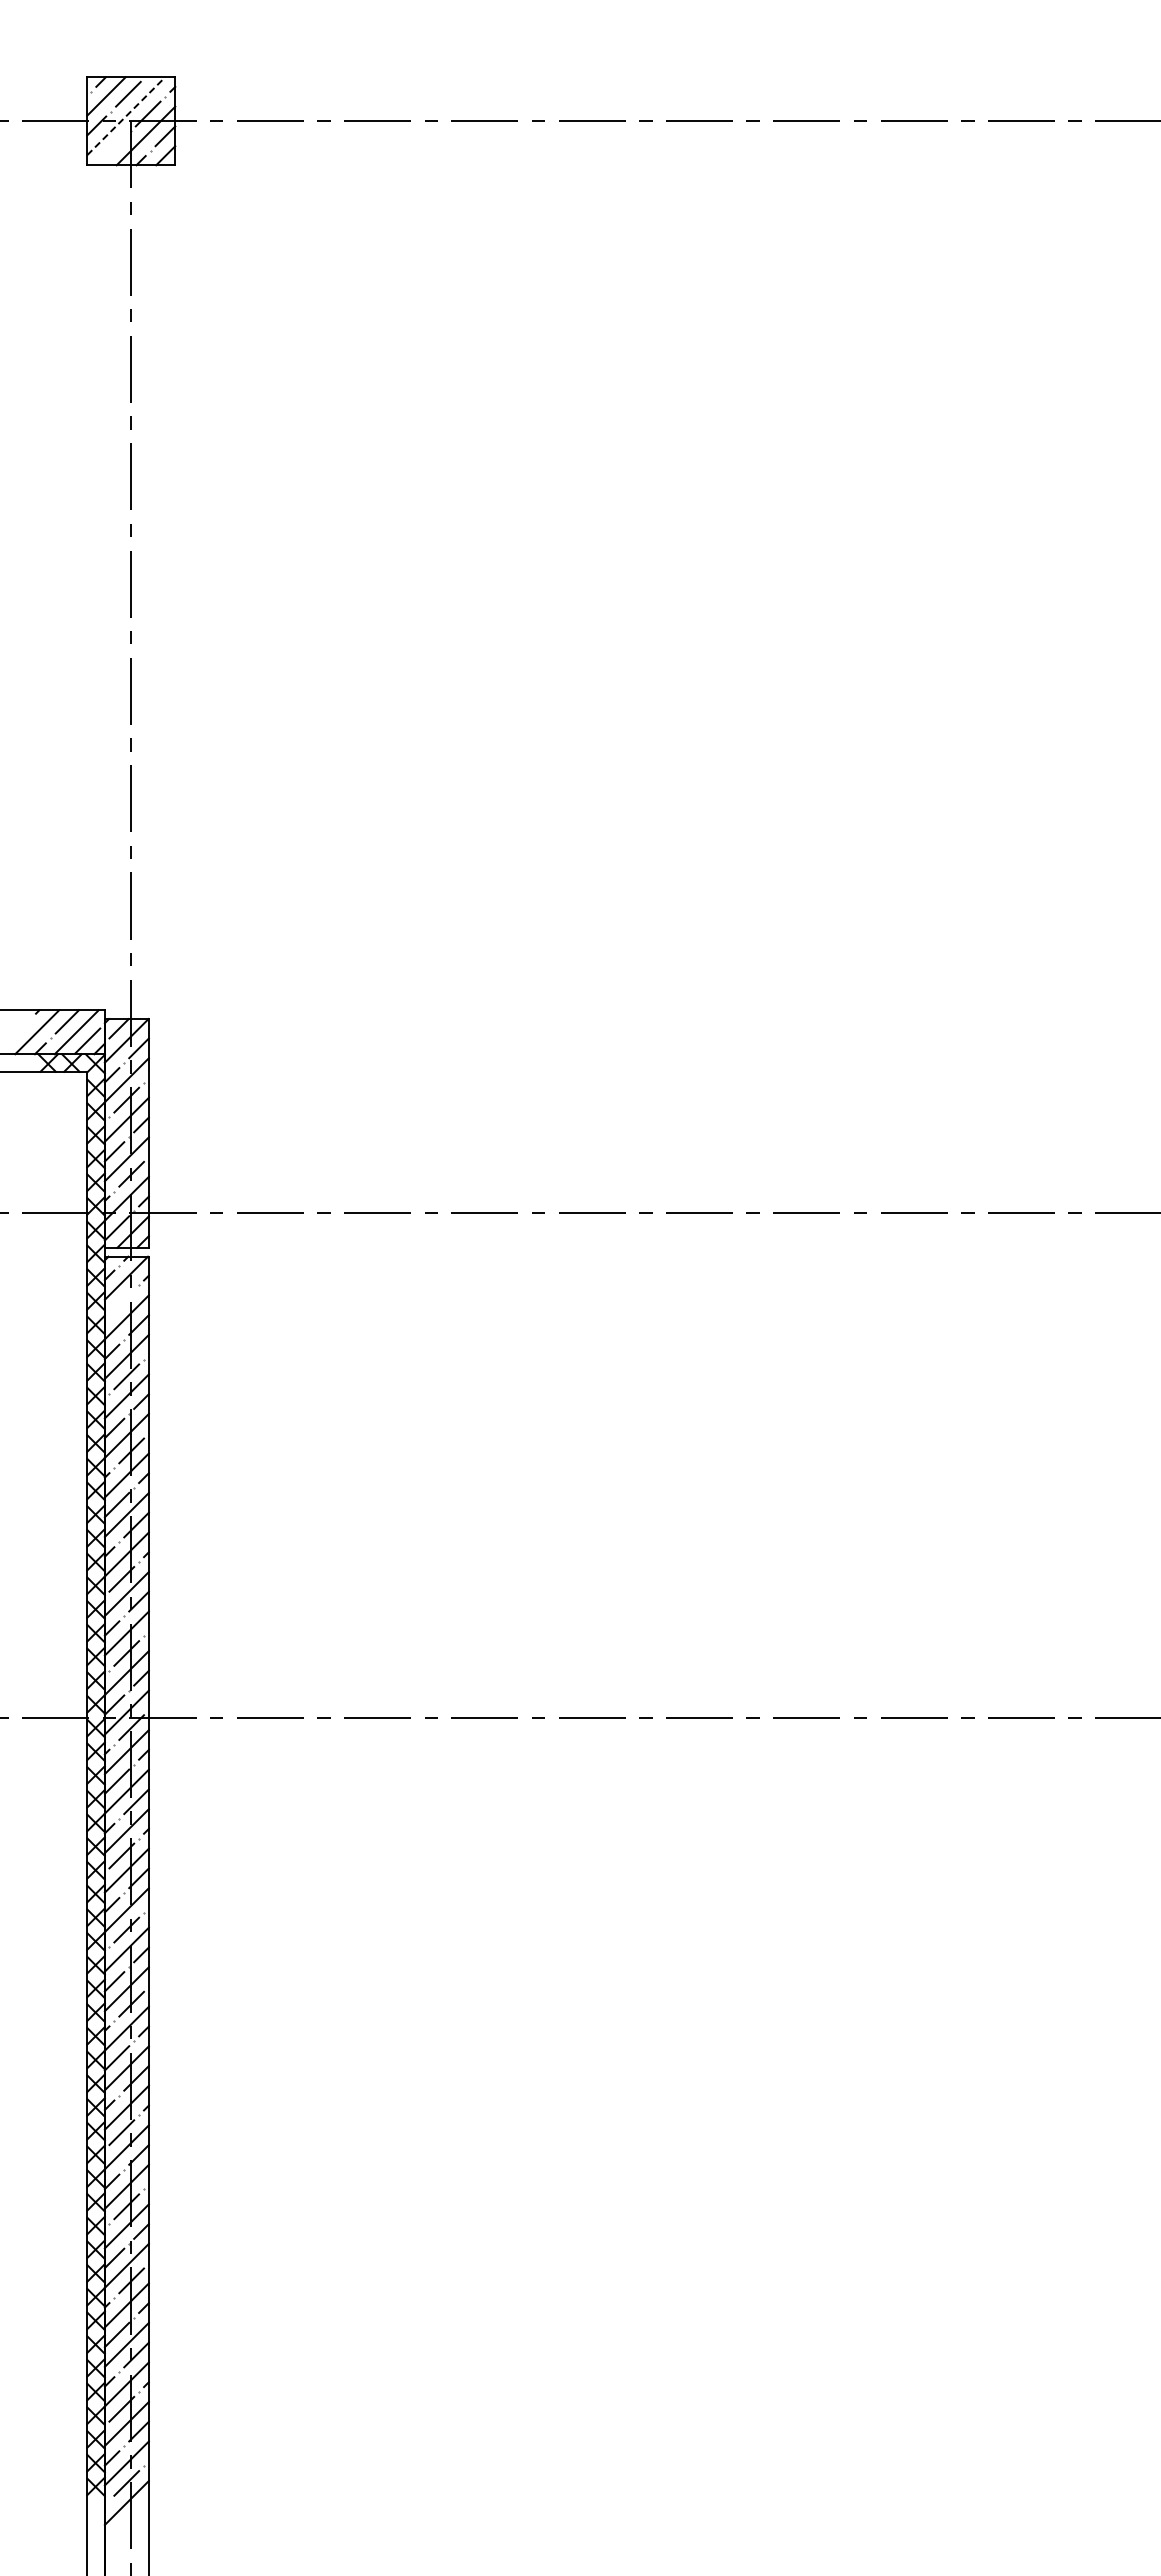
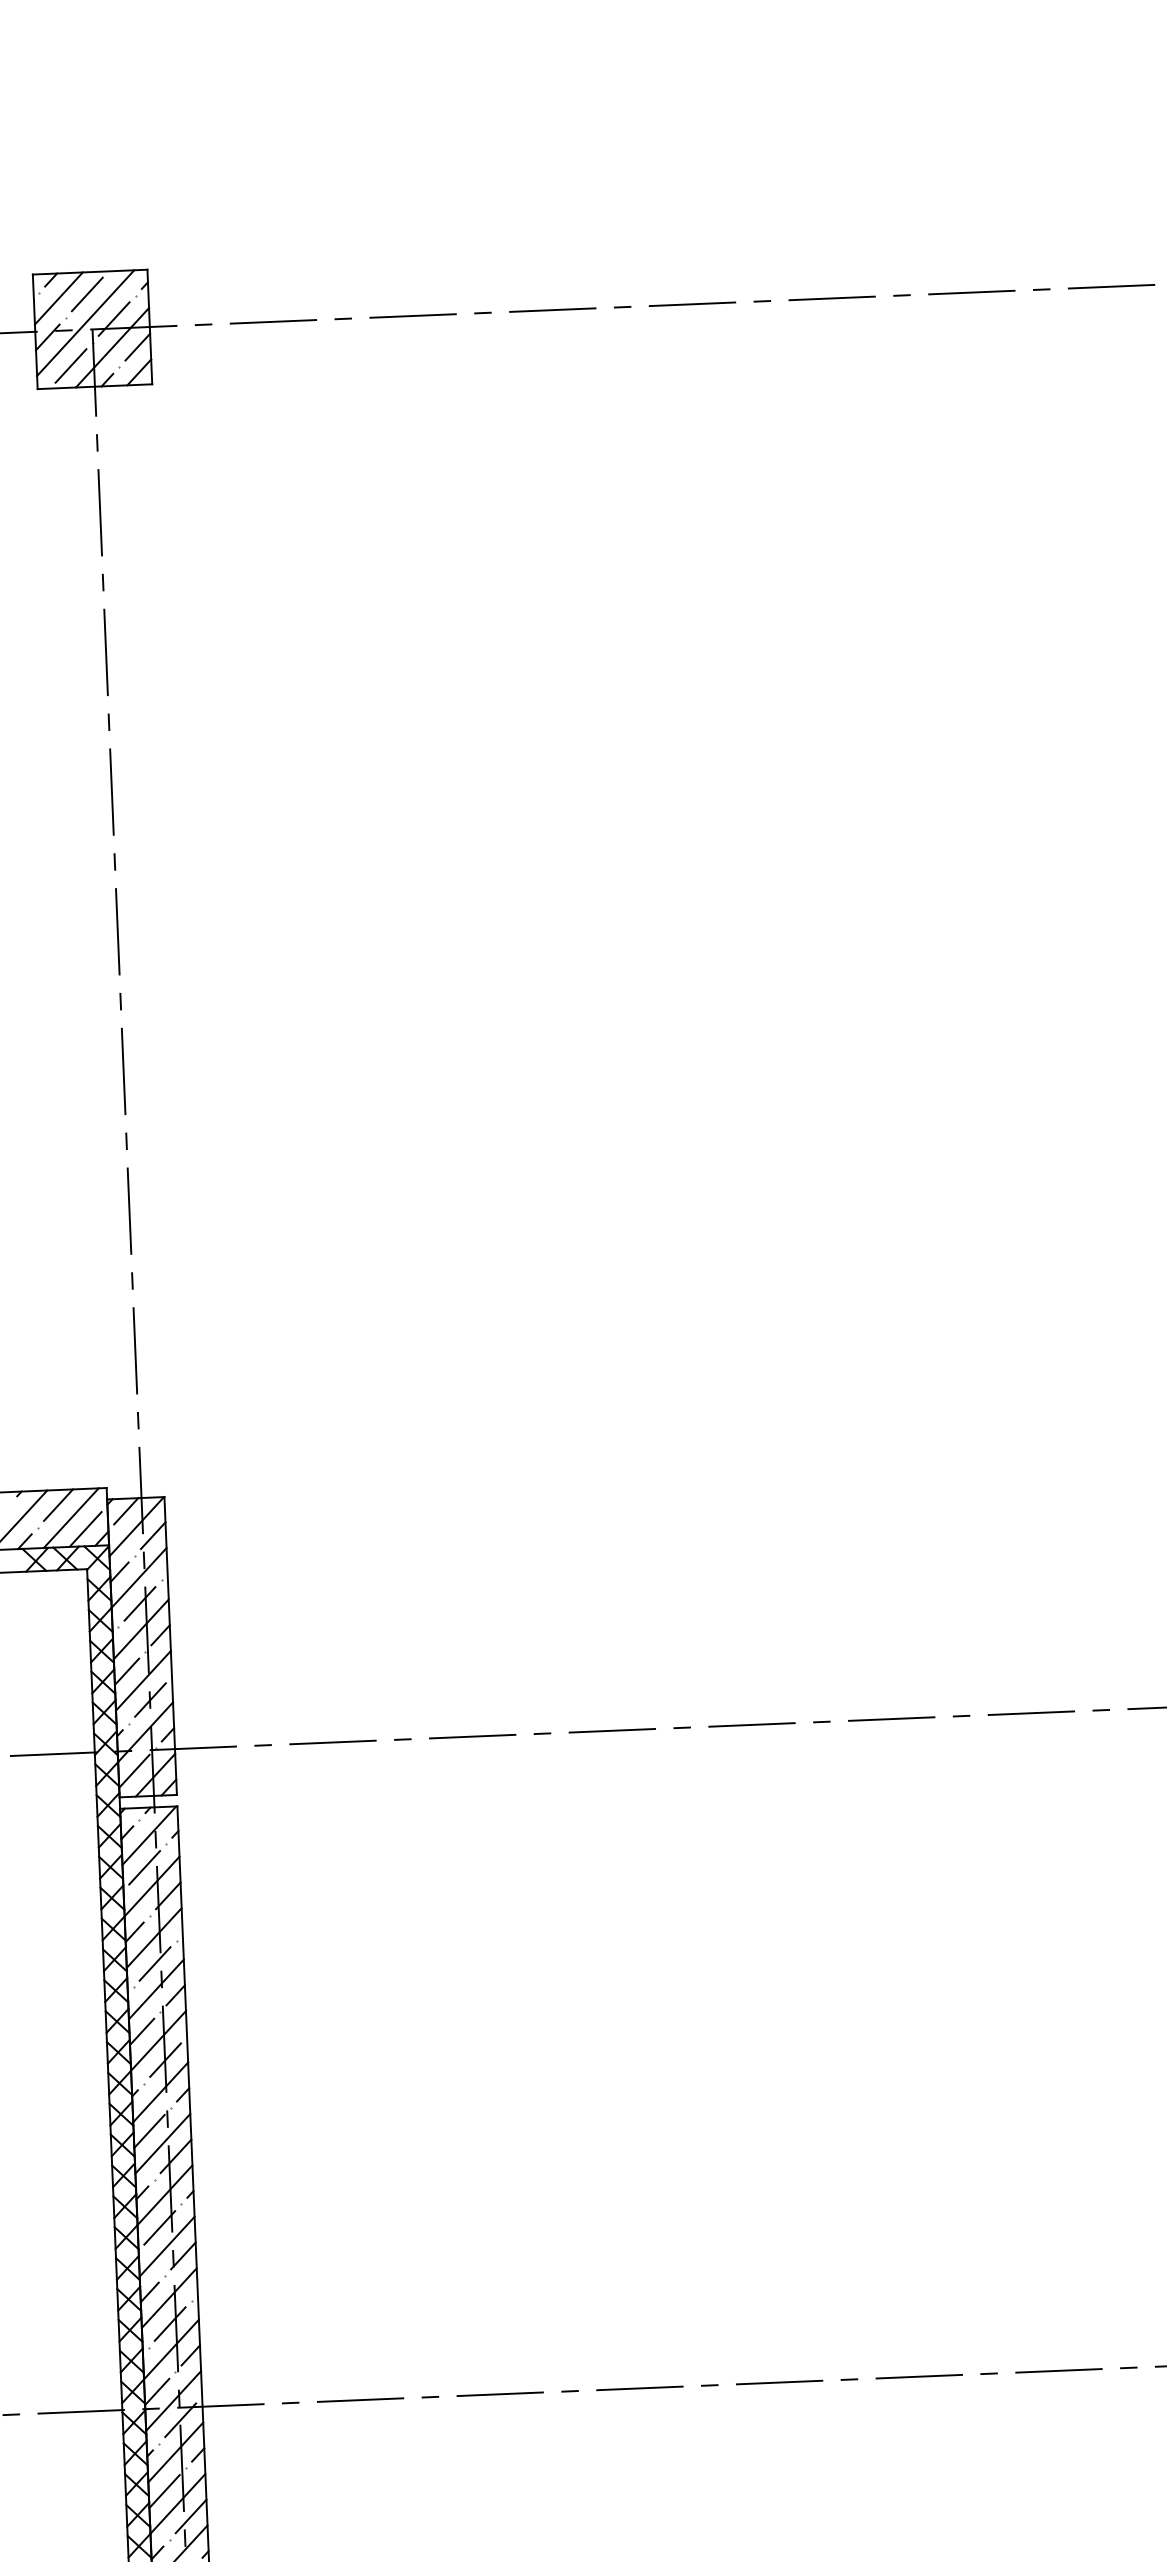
line: (126, 115) -> (85, 322), dashed -> solid
line: (113, 148) -> (70, 365), added
line: (121, 1302) -> (144, 1867), added

